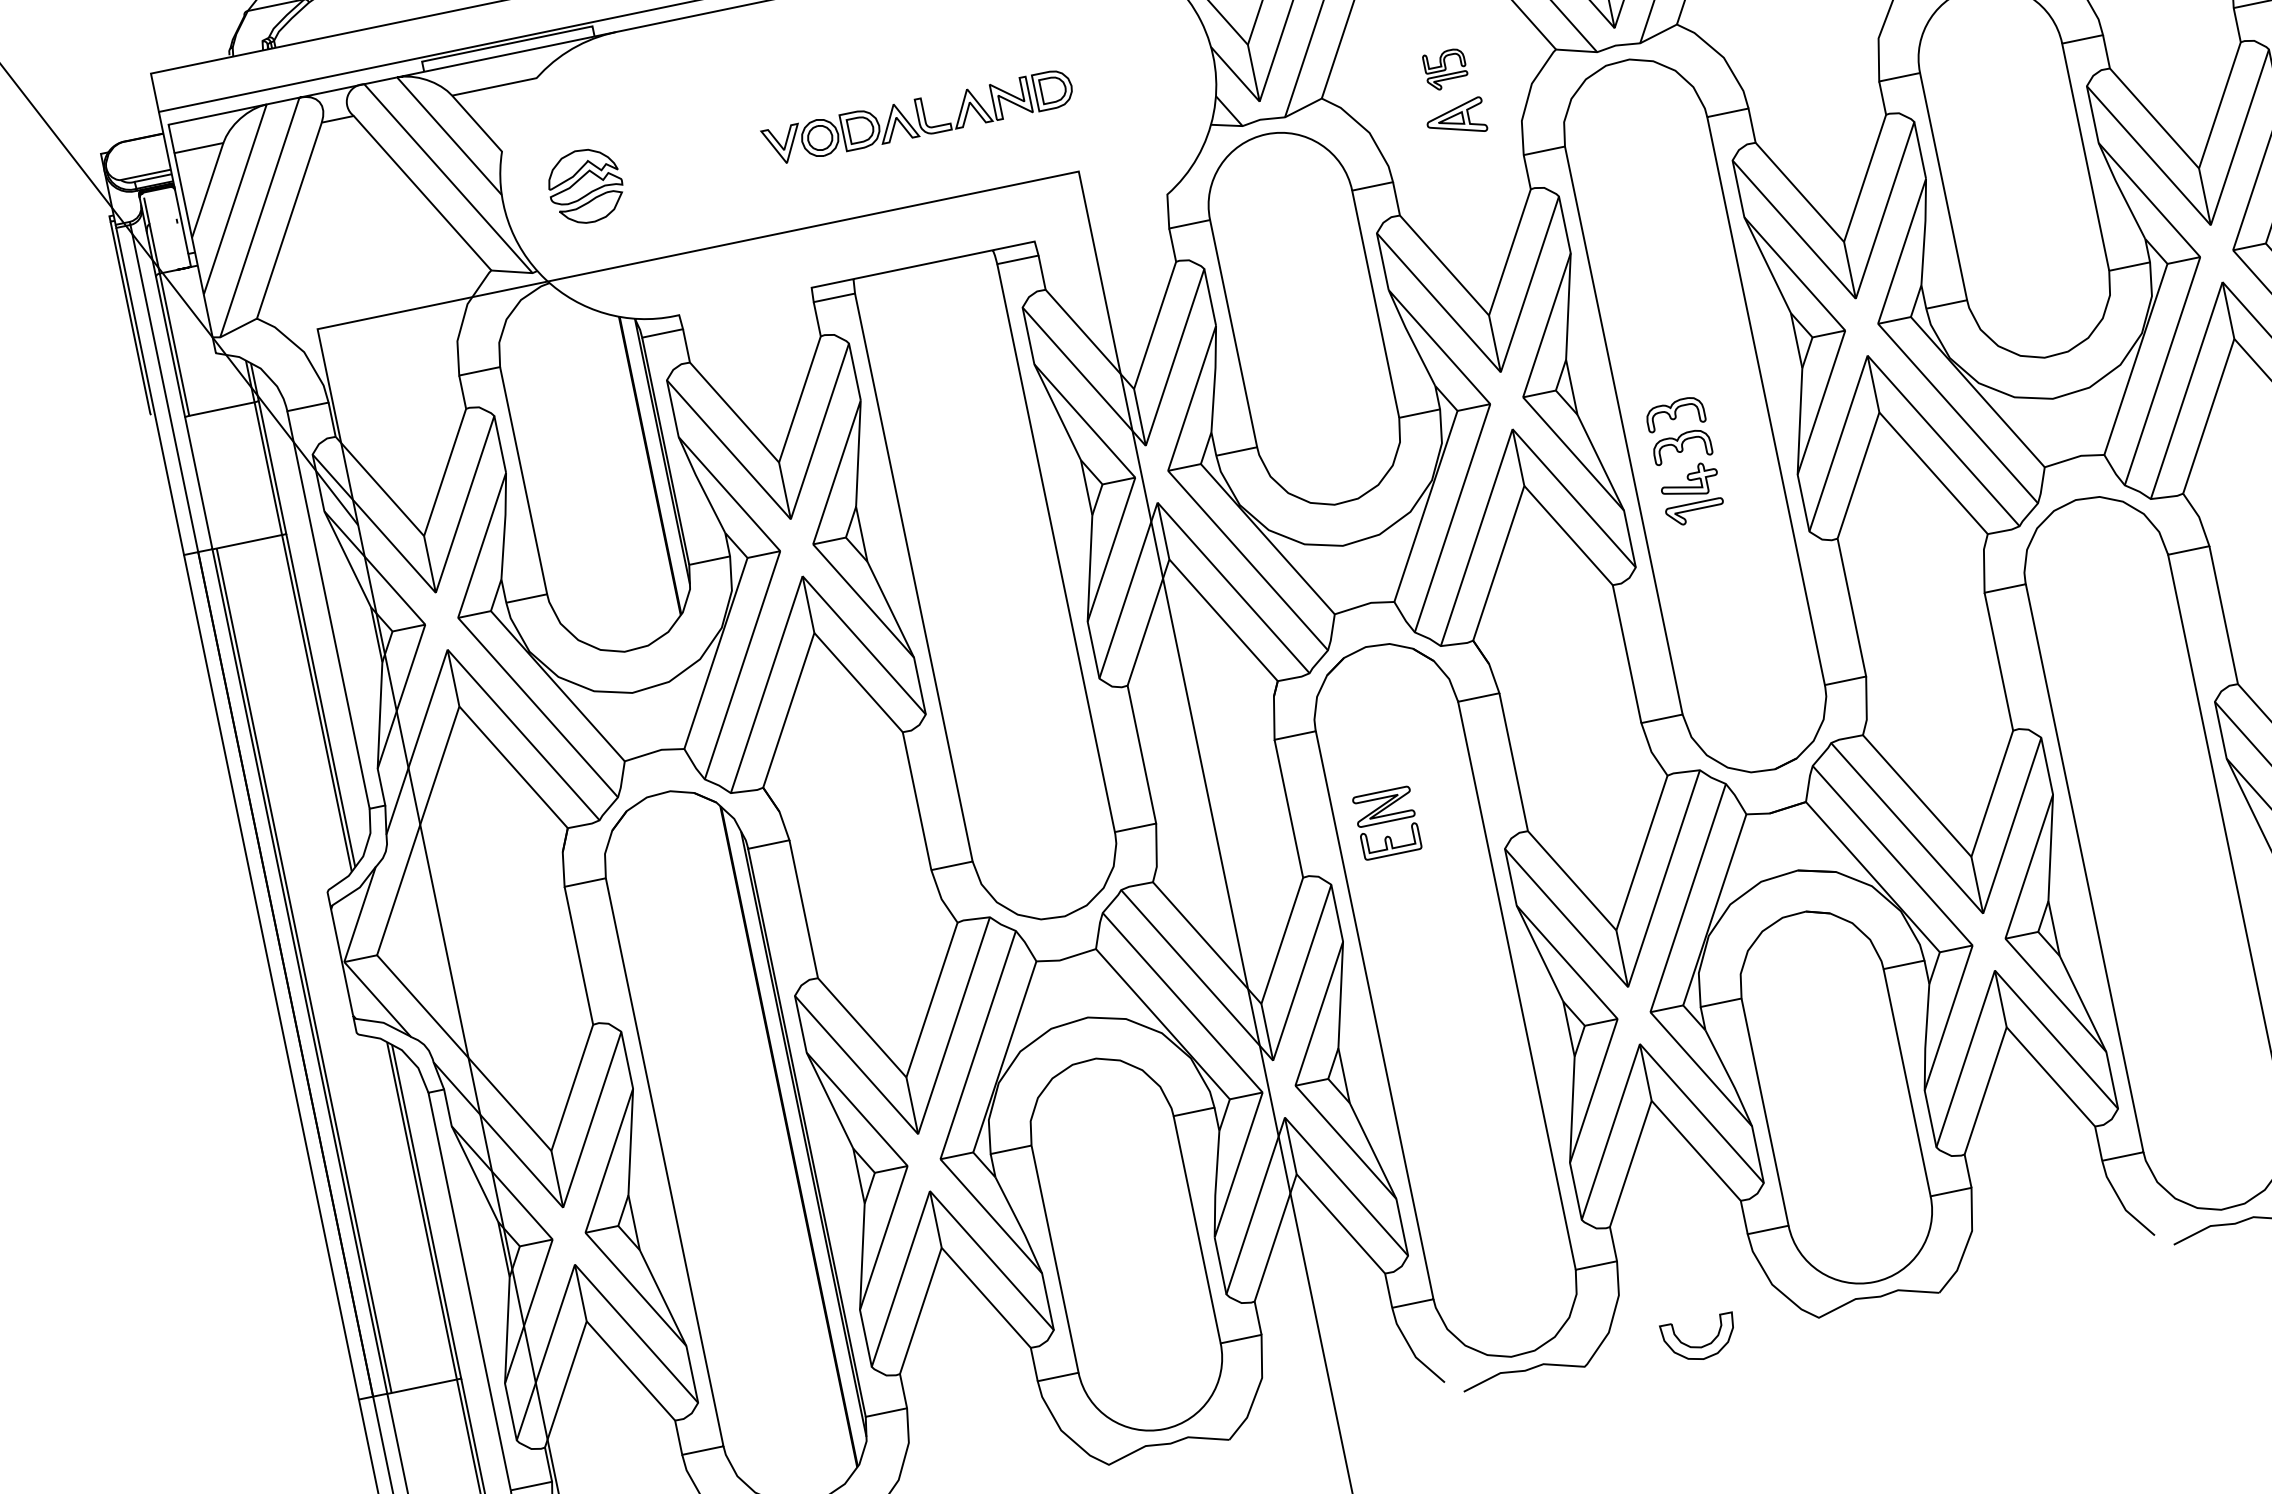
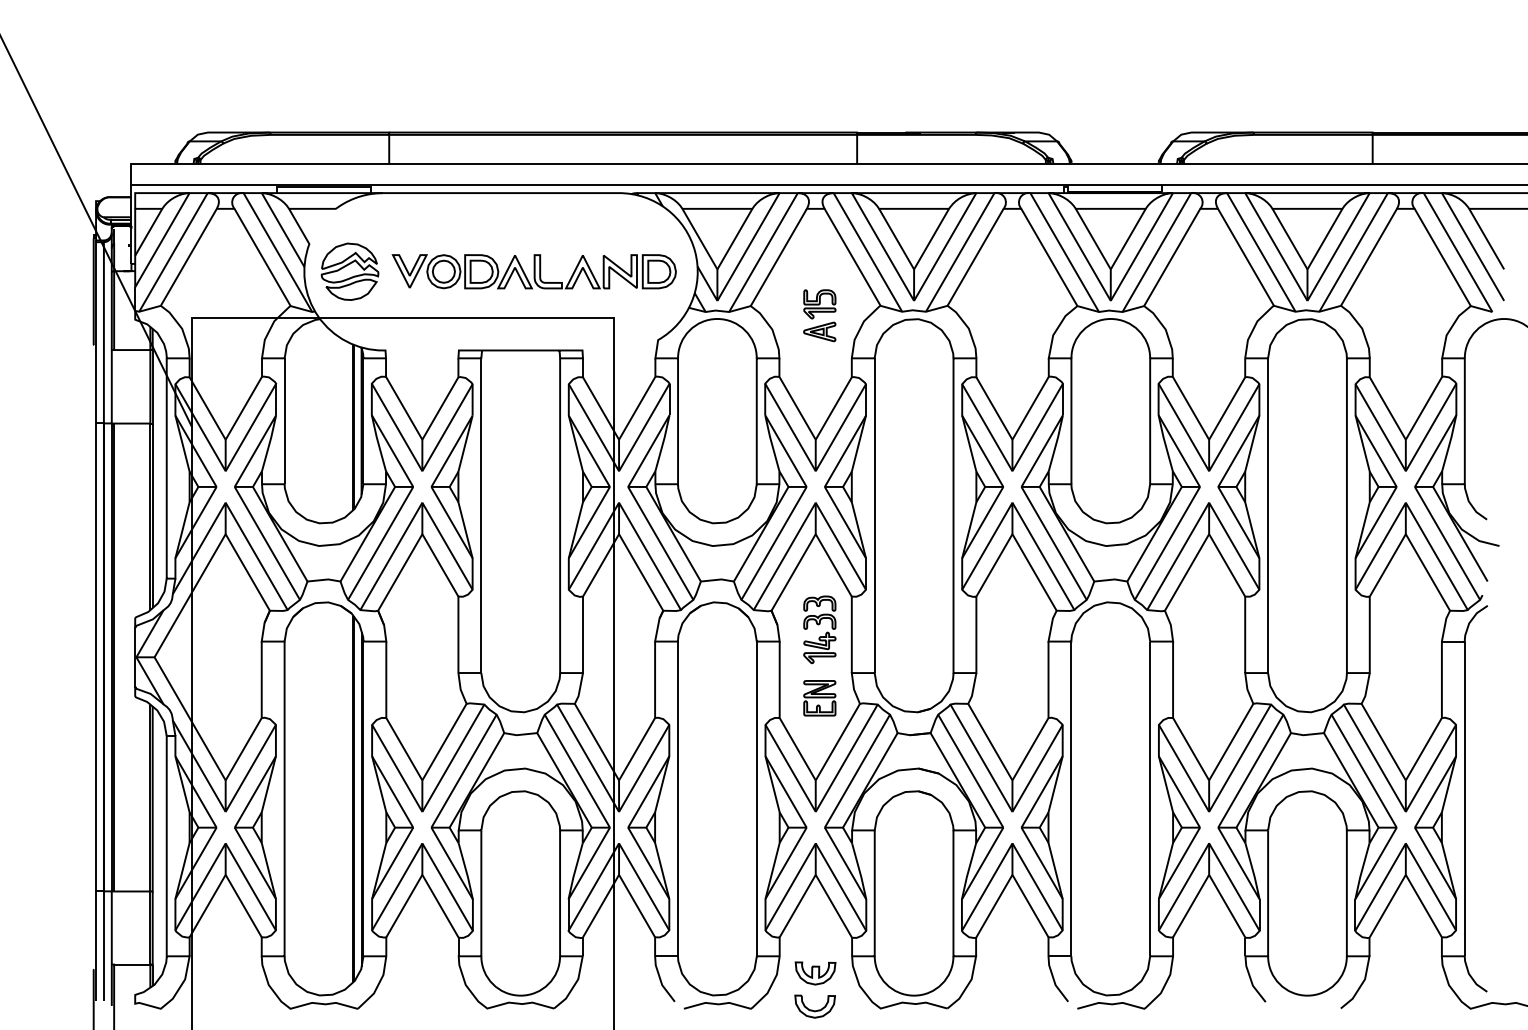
part: (1445, 70) -> (819, 304), size x1.43
part: (916, 117) -> (533, 271), size x1.67
part: (584, 186) -> (349, 271), size x1.43
part: (1684, 460) -> (819, 629), moved
part: (1386, 823) -> (819, 698), moved
part: (1688, 1278) -> (815, 973), added

